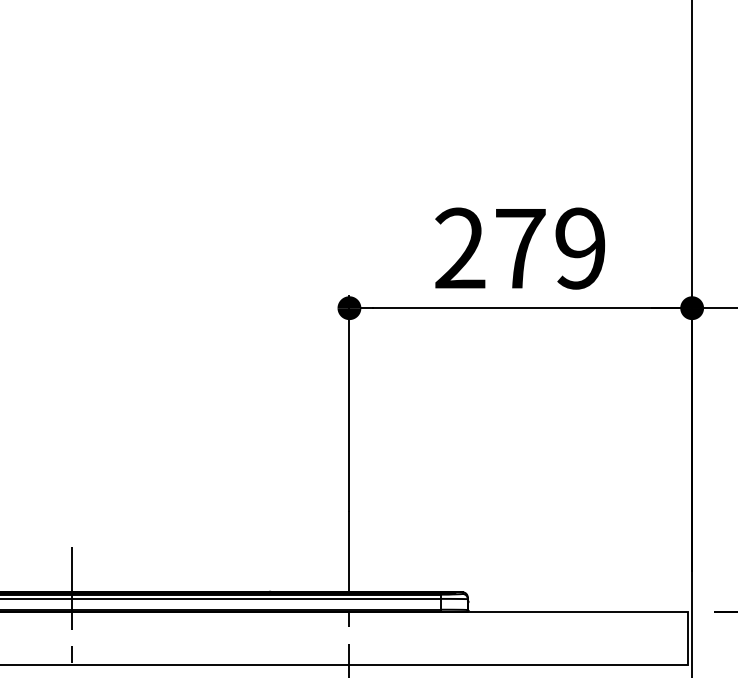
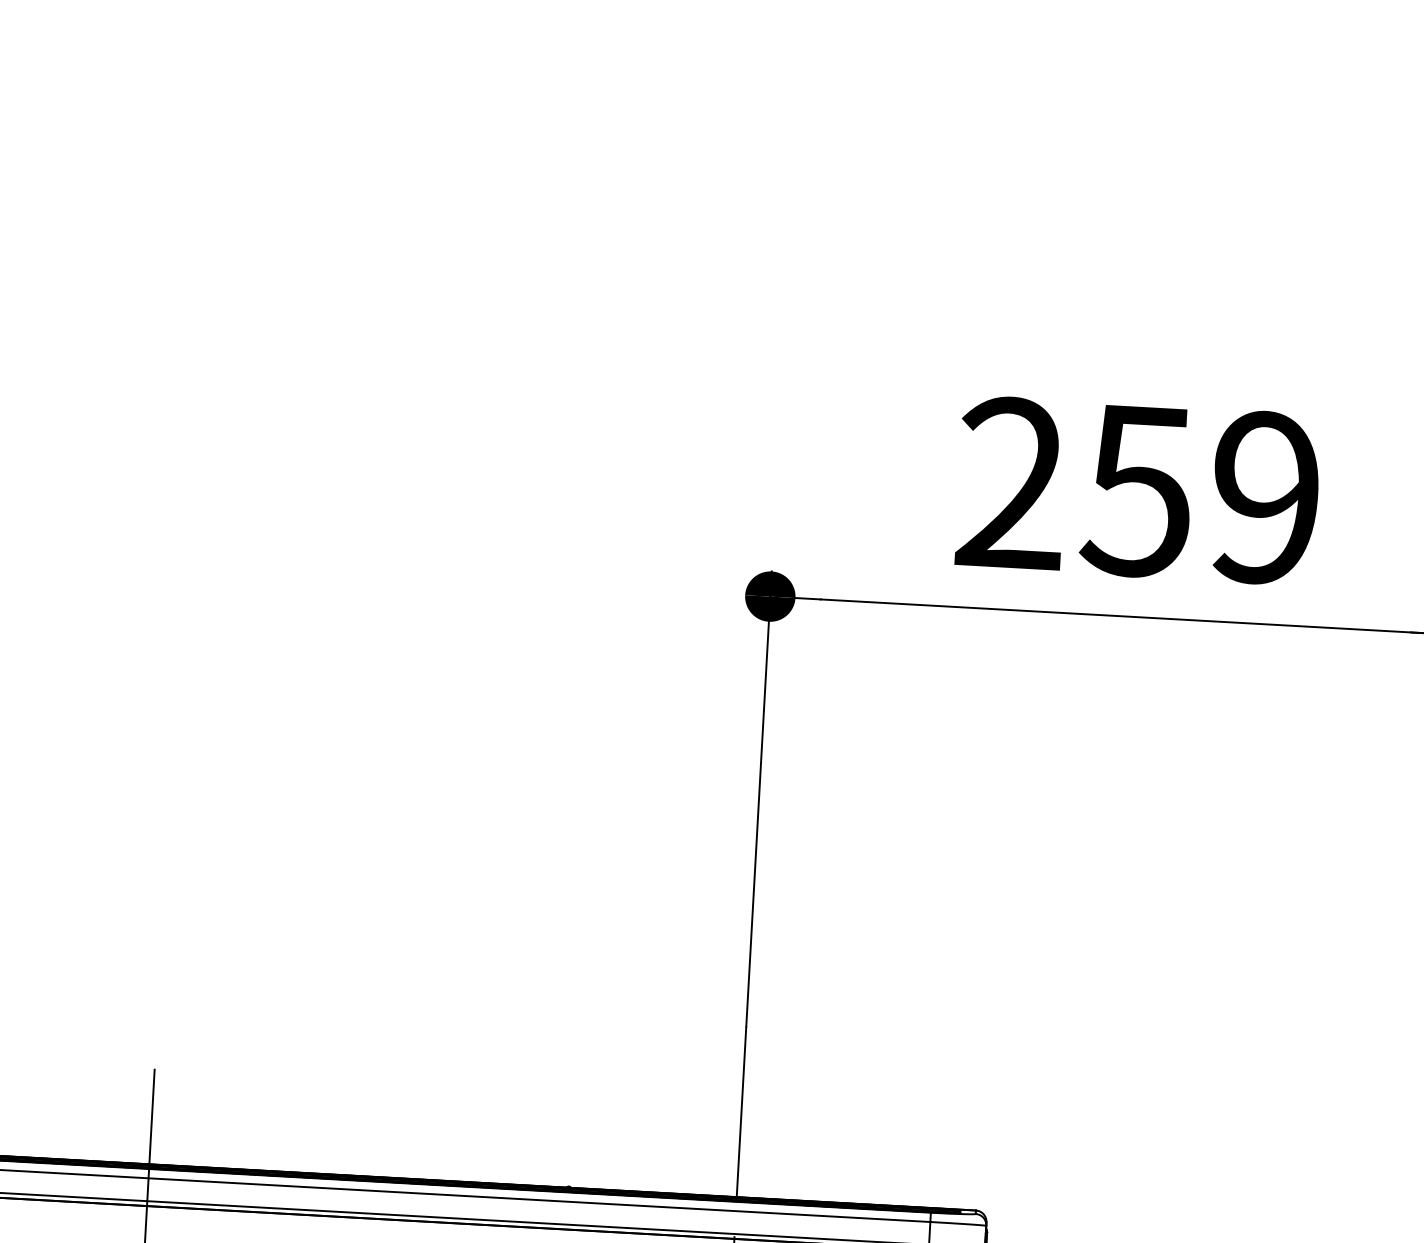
text: (519, 249) -> (1136, 492), 279 -> 259

